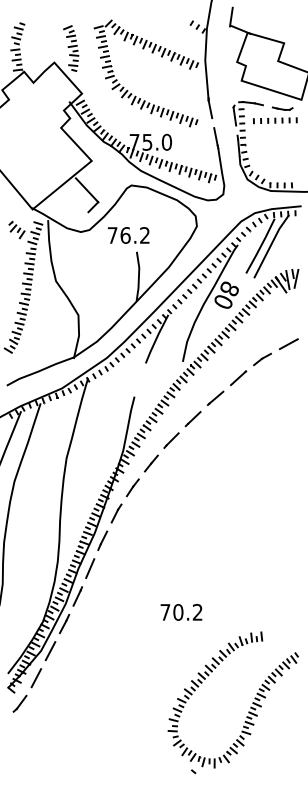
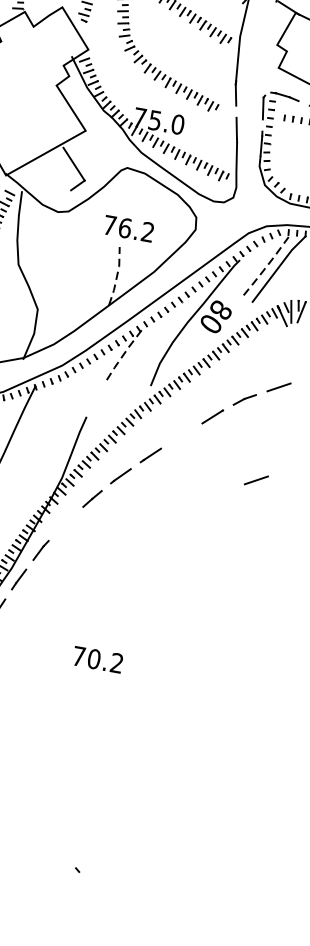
text: (128, 235) -> (128, 228), moved
line: (261, 245) -> (267, 265), solid -> dashed
line: (138, 276) -> (116, 276), solid -> dashed
line: (156, 338) -> (124, 353), solid -> dashed
line: (215, 397) -> (181, 434), removed
line: (283, 424) -> (255, 480), added
line: (132, 487) -> (65, 523), removed
text: (181, 612) -> (97, 659), moved
part: (250, 707) -> (157, 806), removed

